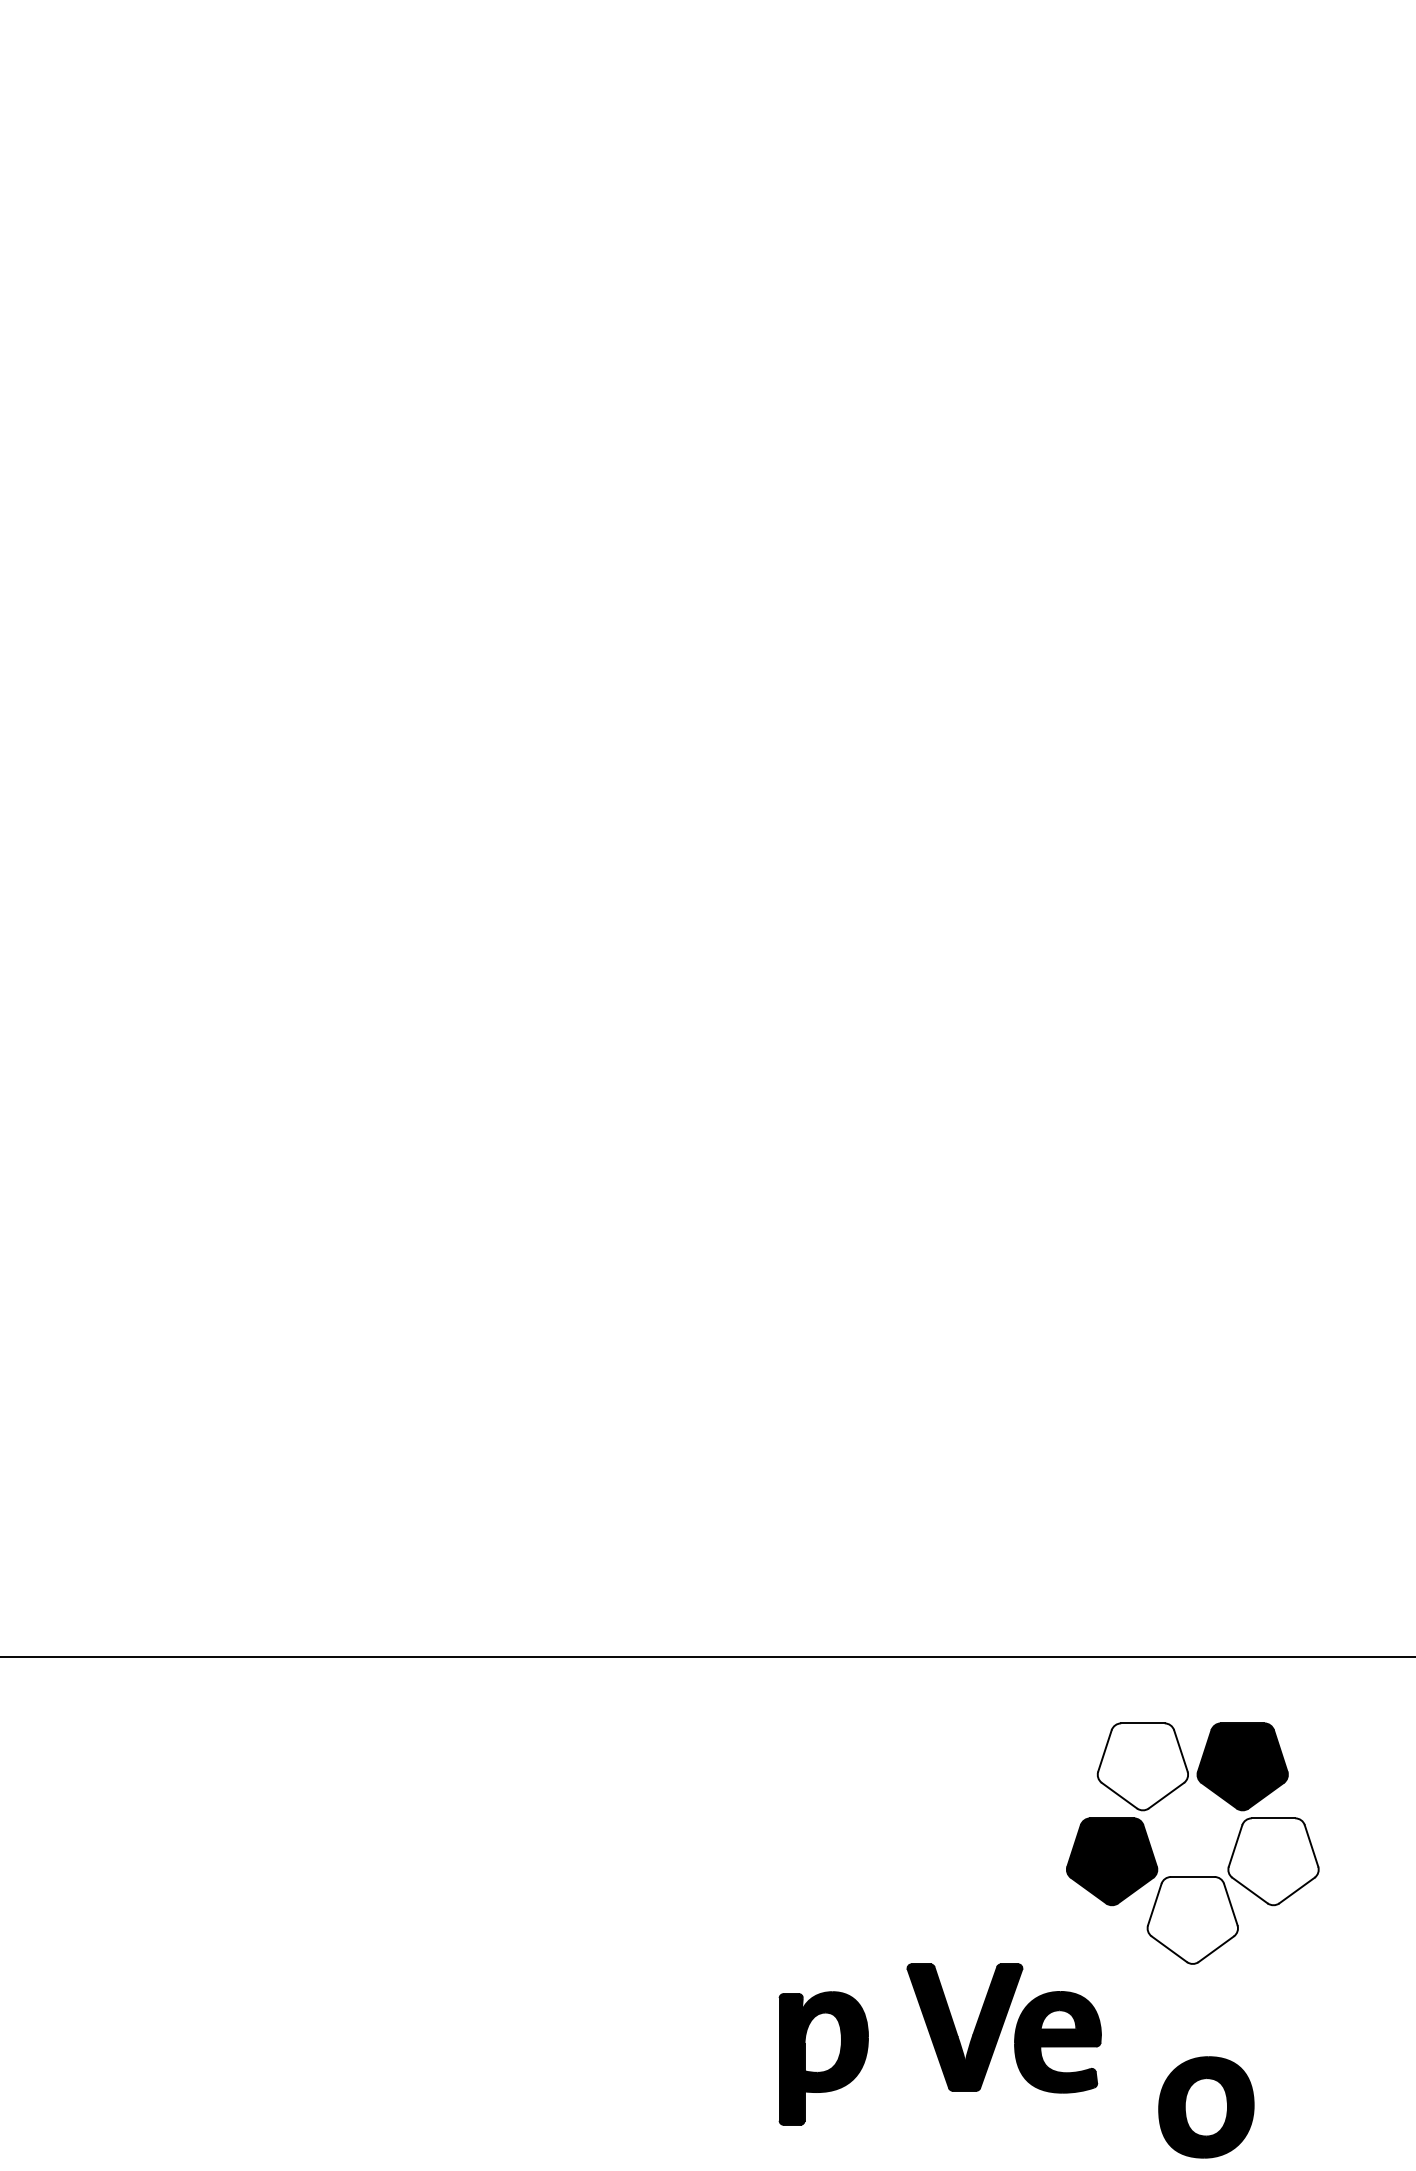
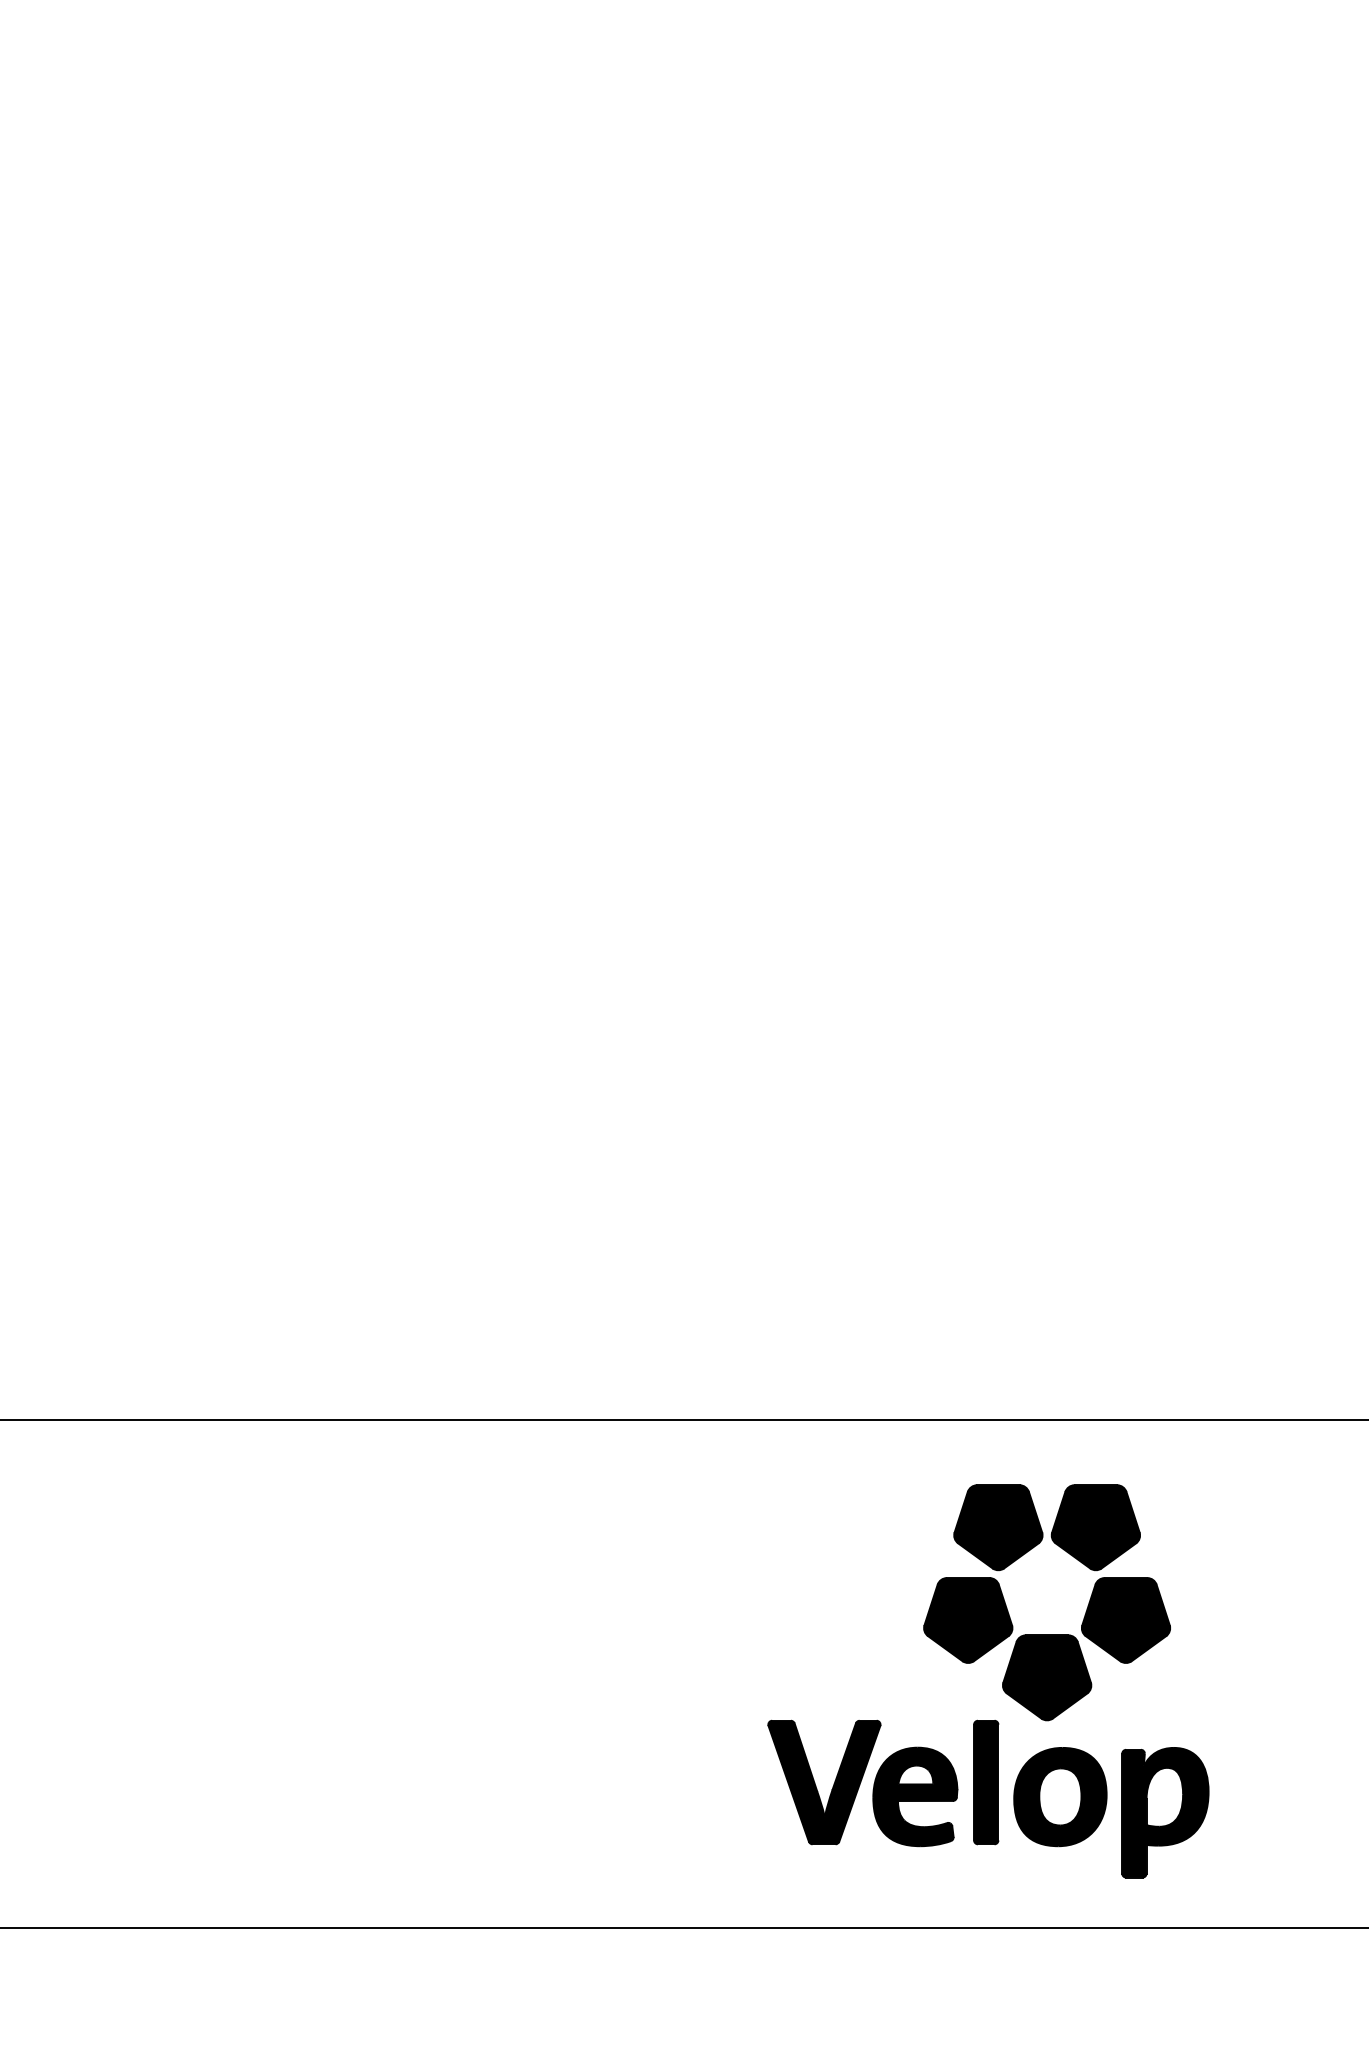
fill: (1142, 1766) -> (997, 1527), added
fill: (1273, 1861) -> (1126, 1620), added
fill: (1192, 1919) -> (1046, 1676), added
part: (1130, 2027) -> (986, 1782), added
part: (823, 2058) -> (1165, 1812), moved
part: (1206, 2107) -> (1060, 1797), moved

